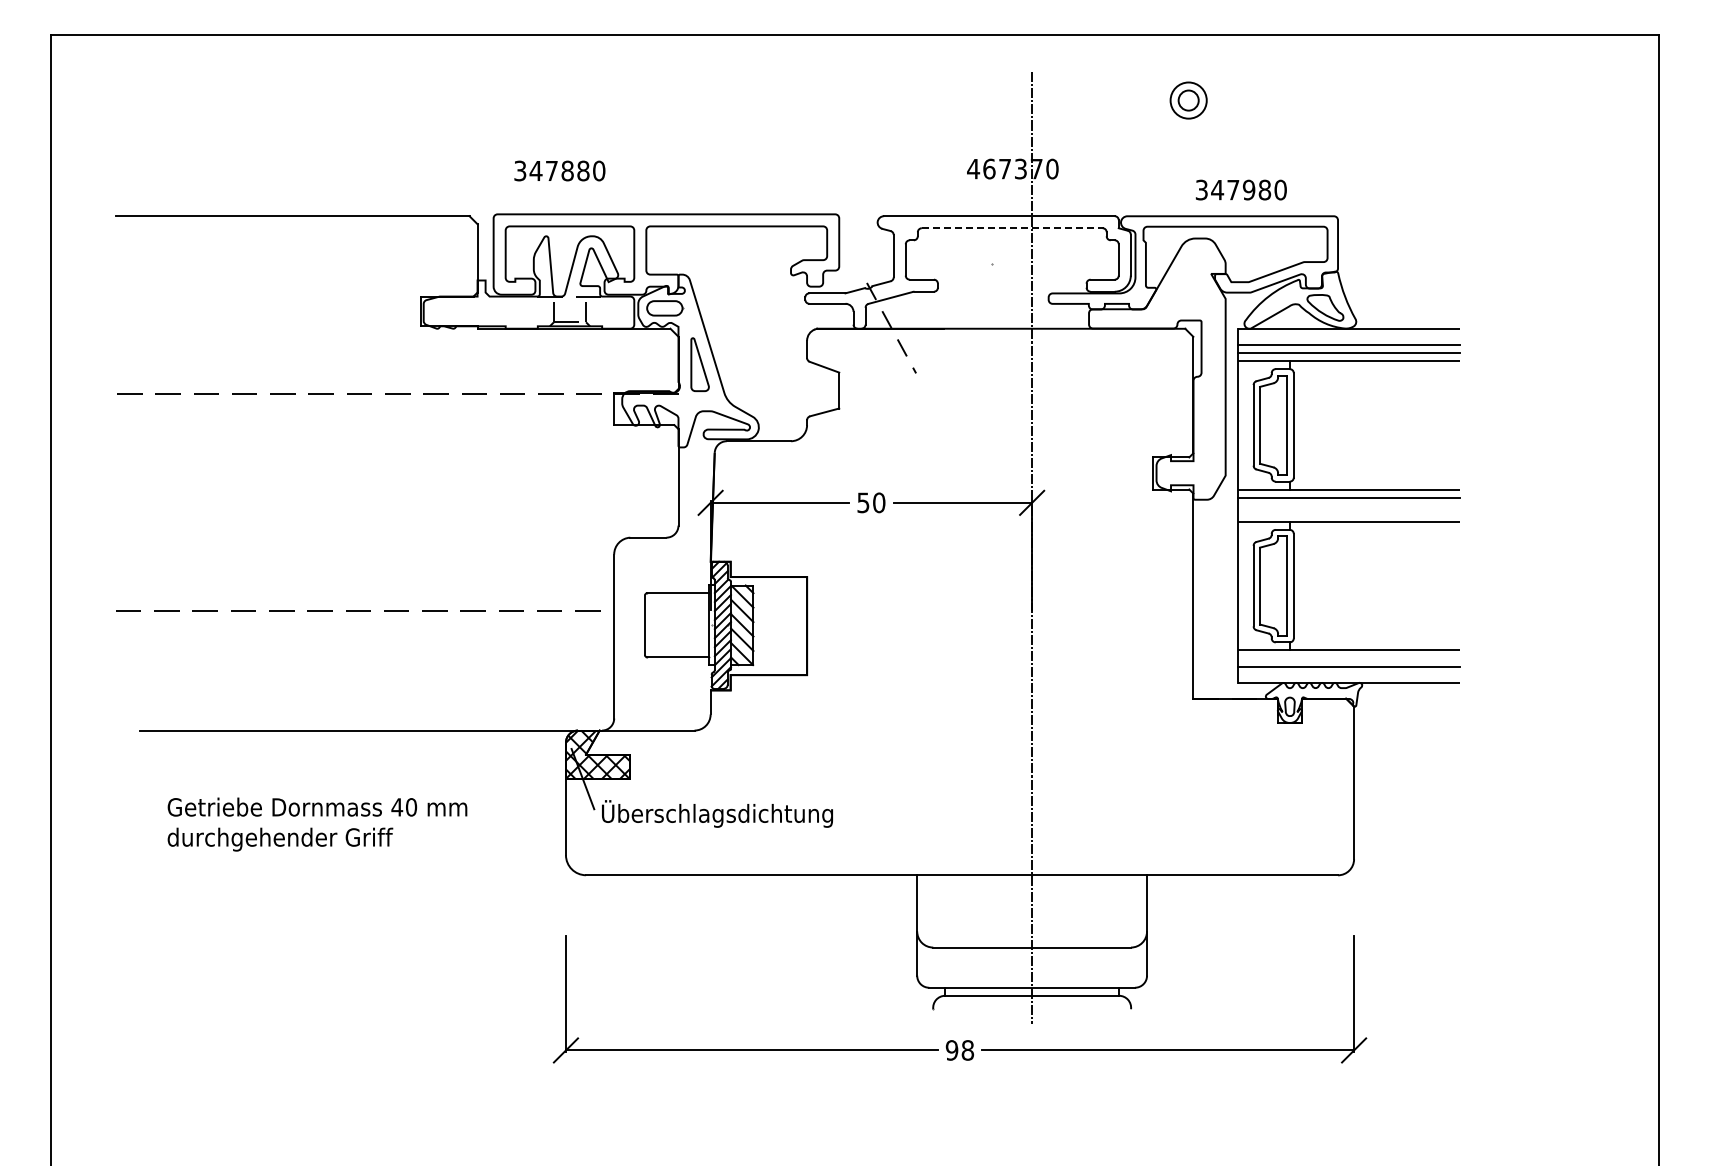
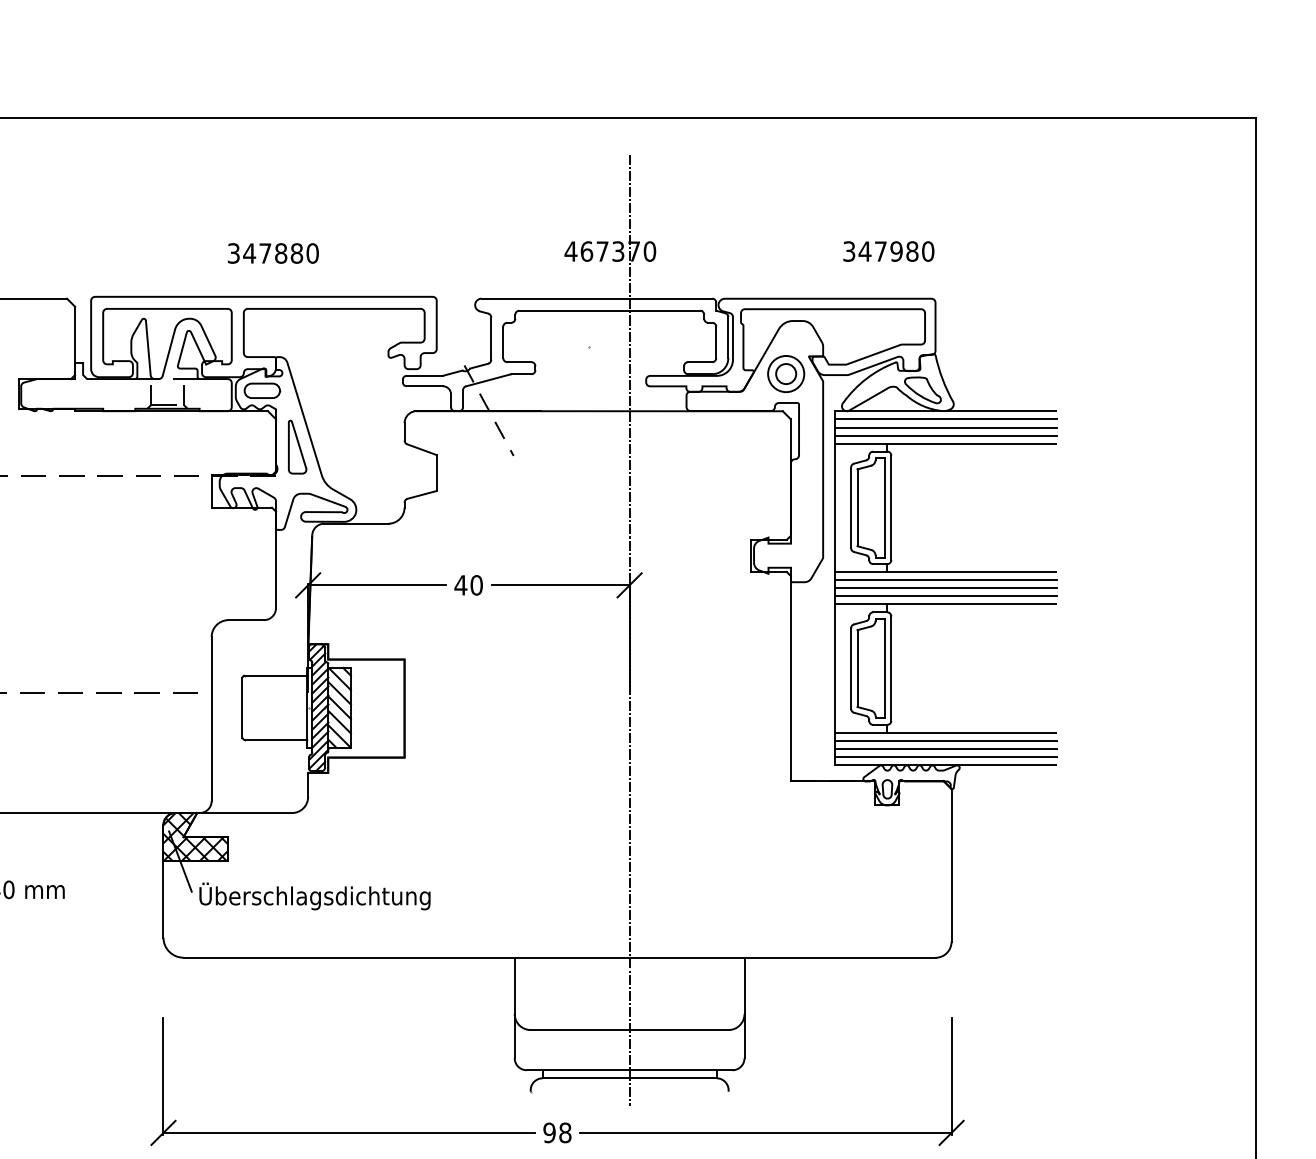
part: (1188, 100) -> (786, 373), moved
text: (559, 170) -> (273, 252), moved
text: (1240, 189) -> (888, 250), moved
line: (1013, 228) -> (611, 310), dashed -> solid
line: (1348, 336) -> (946, 418), added
text: (862, 502) -> (460, 584), 50 -> 40
line: (1348, 505) -> (946, 587), added
line: (1348, 513) -> (946, 595), added
line: (1348, 658) -> (946, 740), added
line: (1348, 674) -> (946, 756), added

